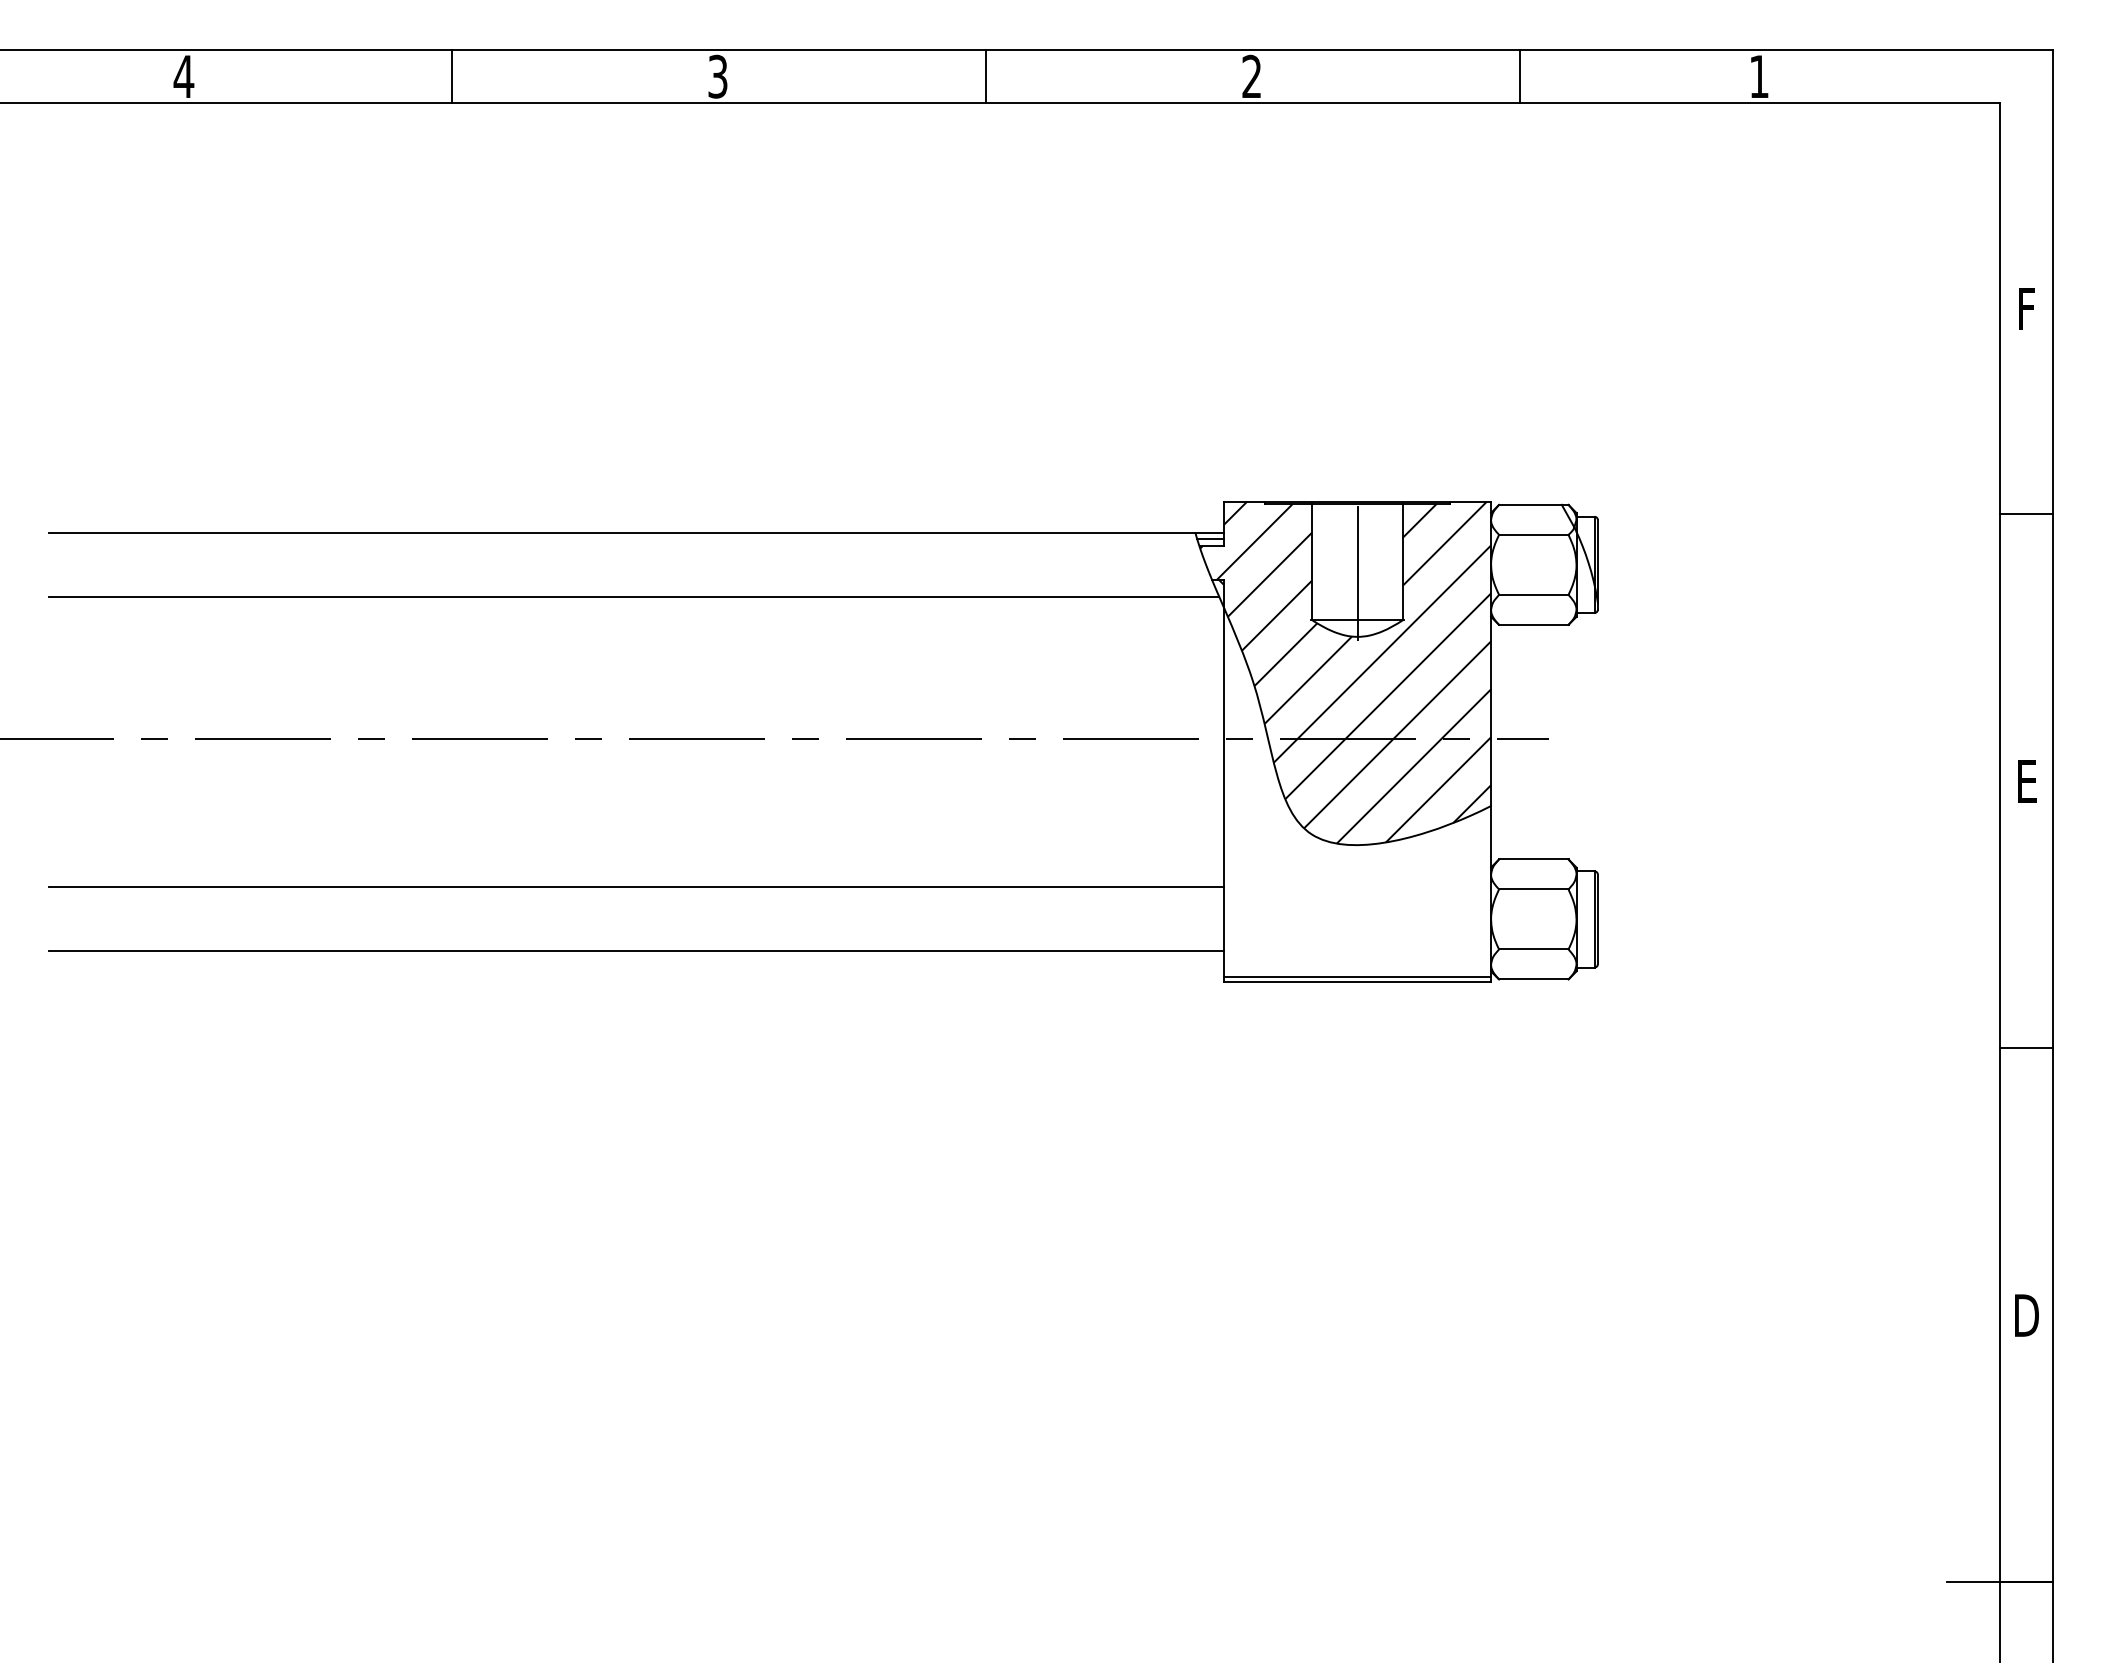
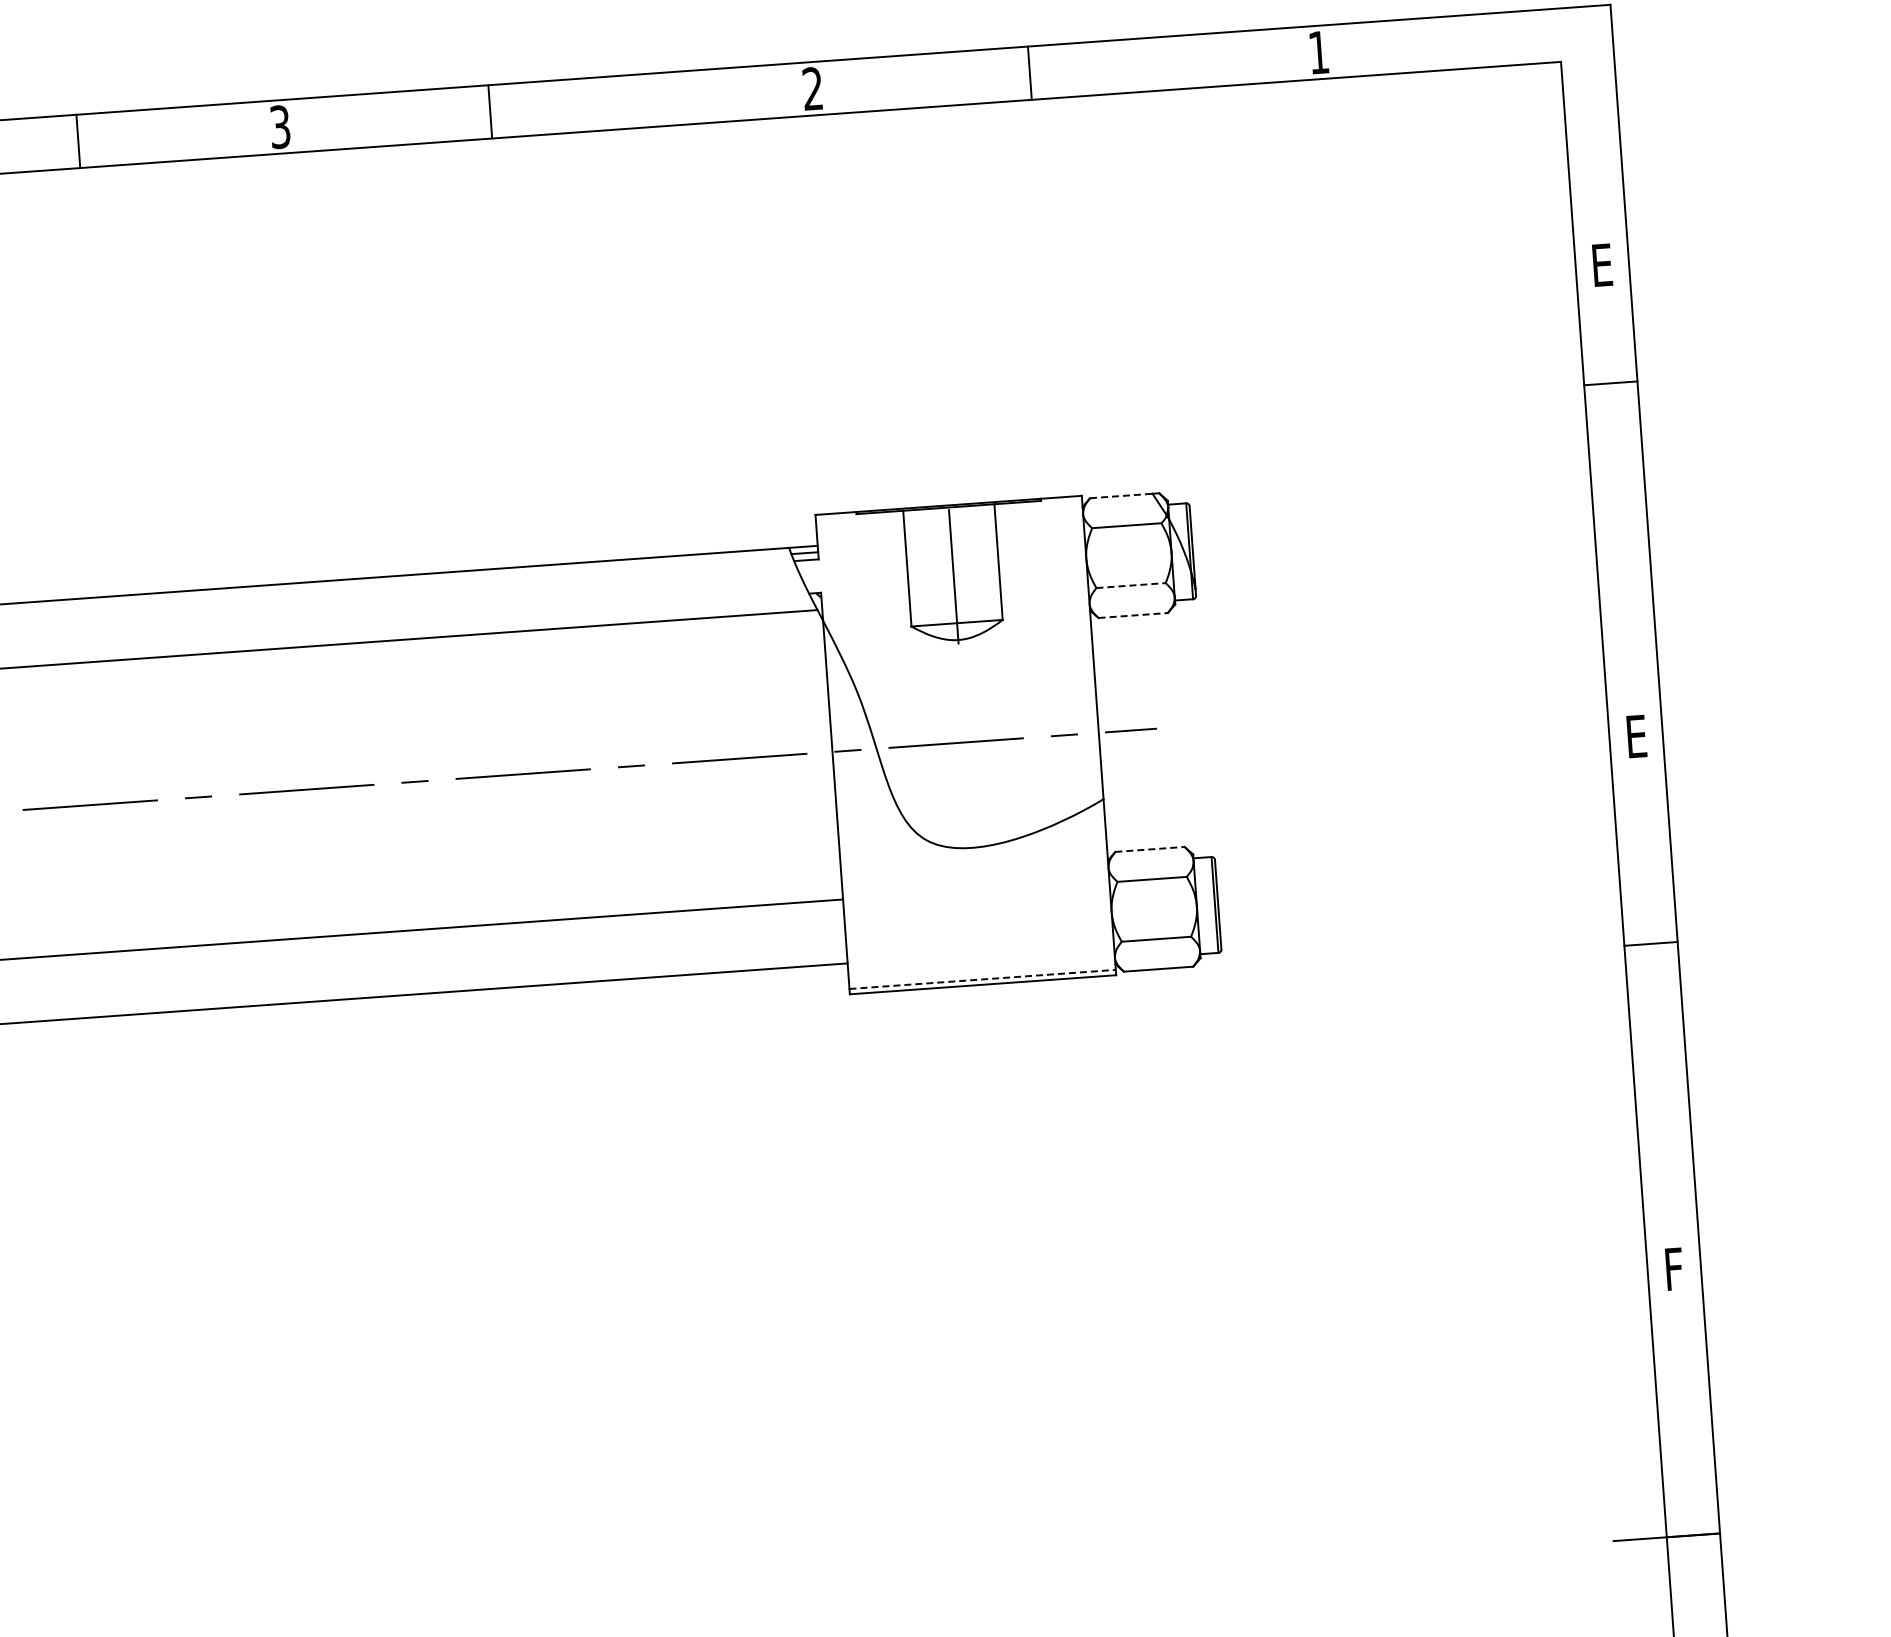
line: (451, 76) -> (78, 141), moved
line: (985, 76) -> (490, 111), moved
line: (1519, 76) -> (1029, 73), moved
text: (2026, 308) -> (1602, 264), F -> E
line: (1530, 504) -> (1121, 495), solid -> dashed
line: (2026, 514) -> (1610, 383), moved
line: (1533, 594) -> (1130, 585), solid -> dashed
line: (1533, 624) -> (1132, 615), solid -> dashed
hatch: (1345, 672) -> (948, 676), removed
line: (1533, 859) -> (1149, 849), solid -> dashed
line: (1358, 977) -> (983, 979), solid -> dashed
line: (2026, 1048) -> (1650, 943), moved
text: (2026, 1315) -> (1674, 1269), D -> F

